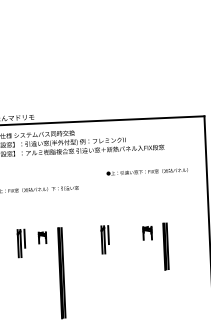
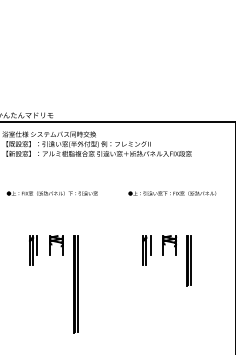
text: (147, 171) -> (172, 193), moved
part: (147, 233) -> (169, 245), size x1.43
part: (42, 237) -> (56, 245), size x1.67
part: (104, 239) -> (146, 250), moved

